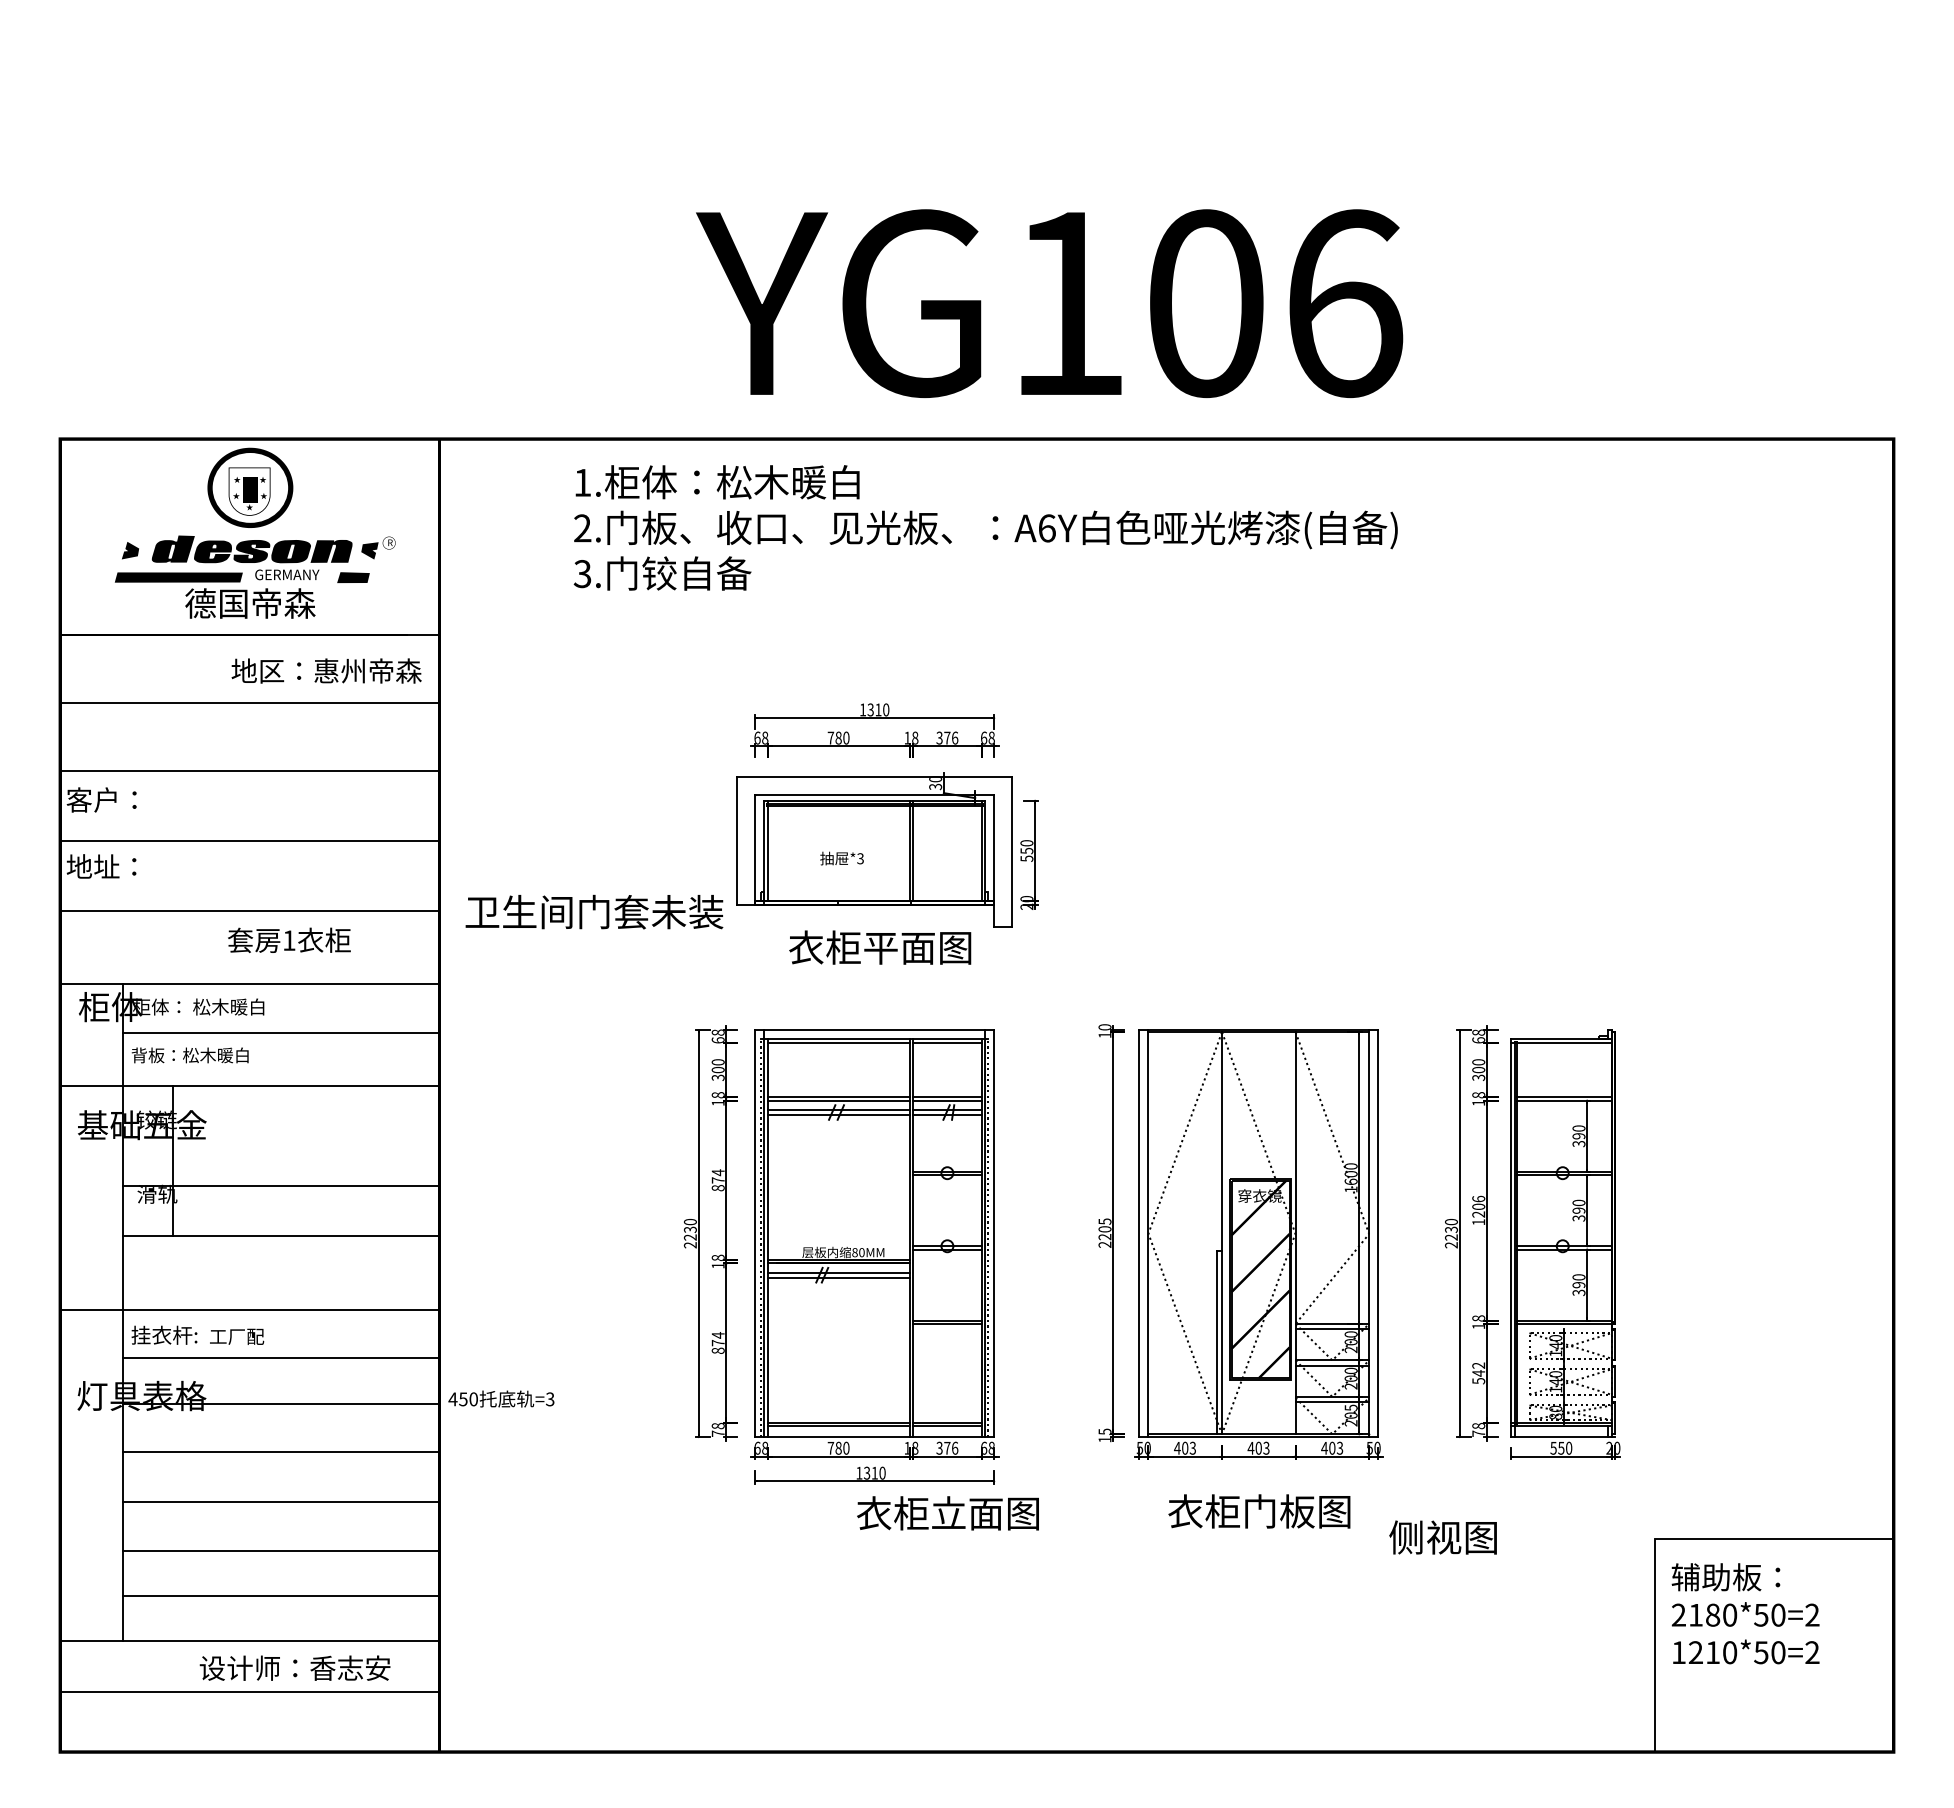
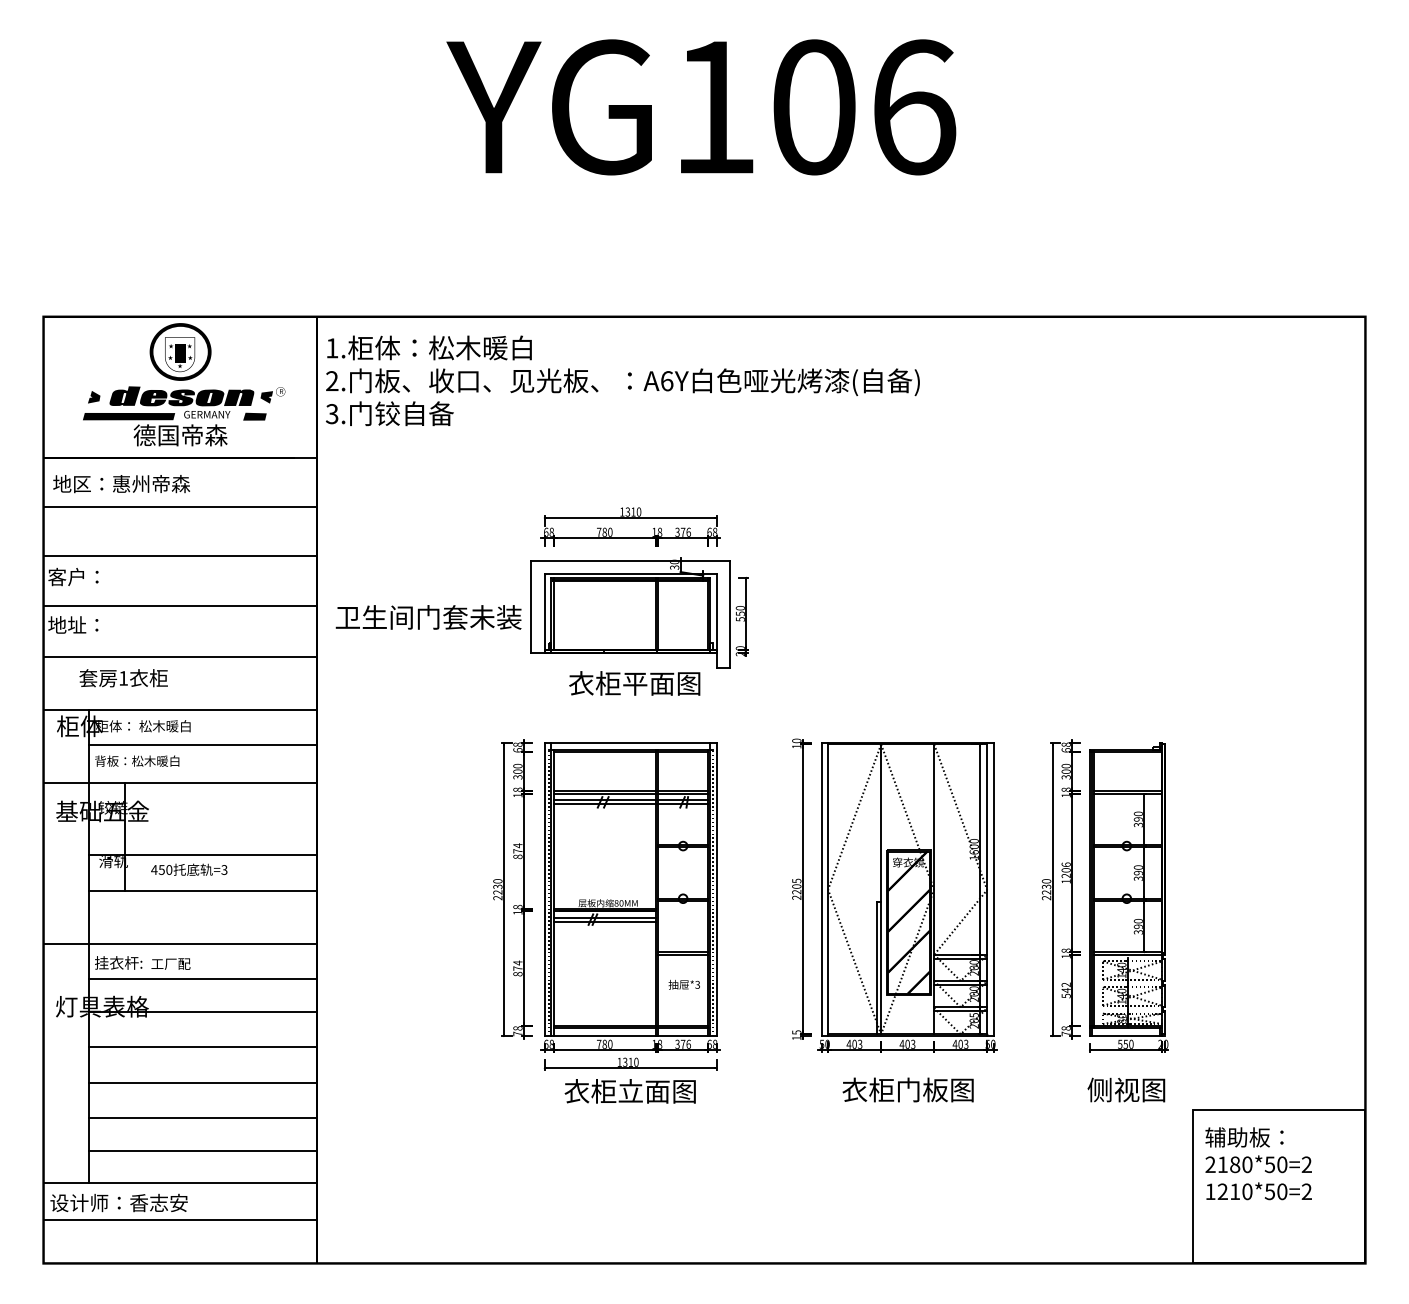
text: (1049, 303) -> (701, 107), moved
text: (985, 527) -> (622, 380), moved
text: (326, 670) -> (121, 483), moved
text: (841, 858) -> (683, 984), moved
text: (594, 911) -> (428, 617), moved
text: (289, 939) -> (123, 677), moved
text: (501, 1398) -> (189, 869), moved
text: (947, 1513) -> (629, 1091), moved
text: (1442, 1537) -> (1125, 1090), moved
text: (294, 1667) -> (118, 1202), moved

